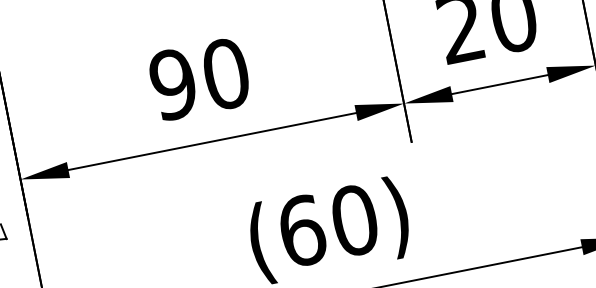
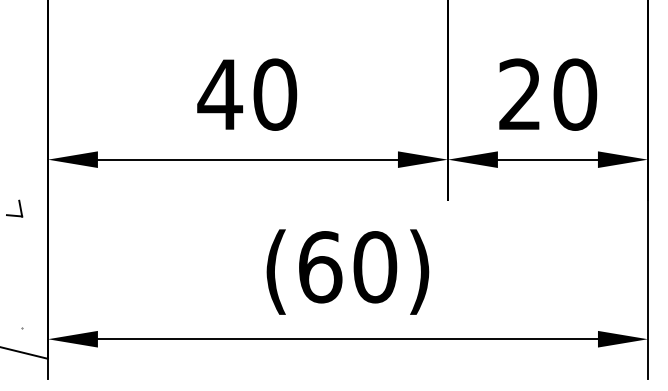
text: (173, 84) -> (220, 94), 90 -> 40

